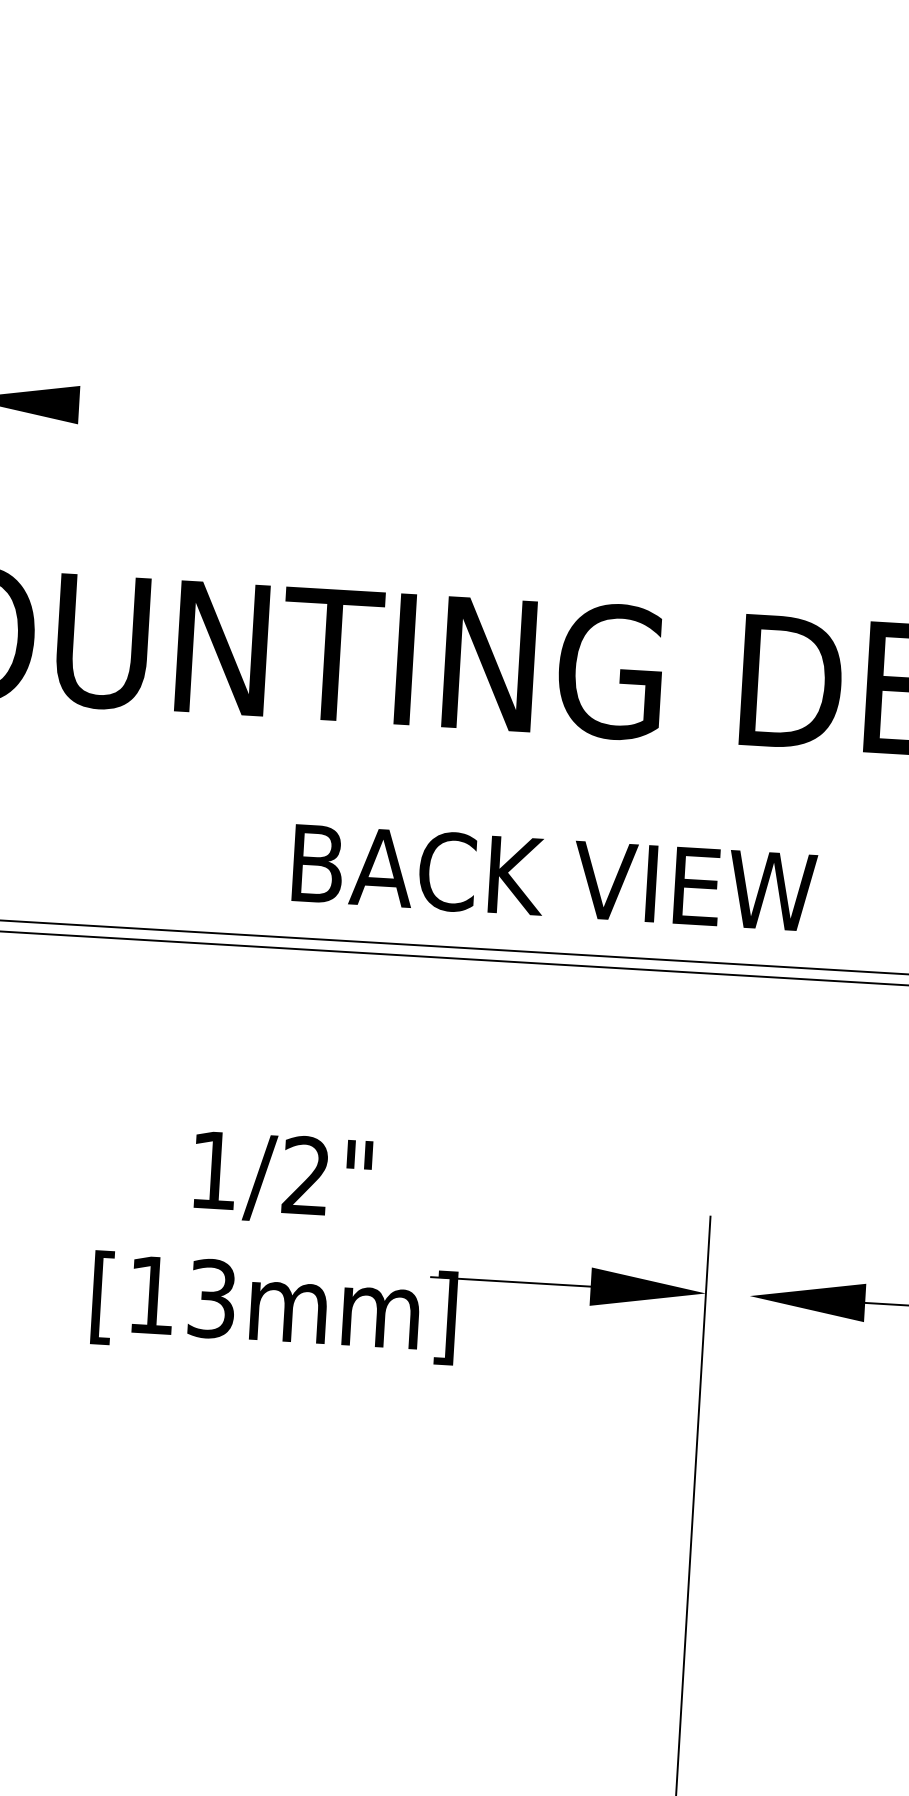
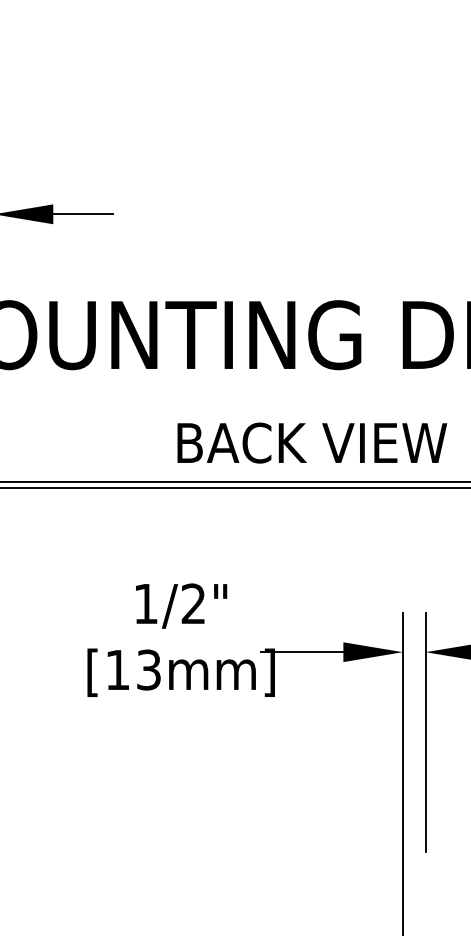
line: (135, 408) -> (82, 214), added
line: (740, 1449) -> (425, 731), added

